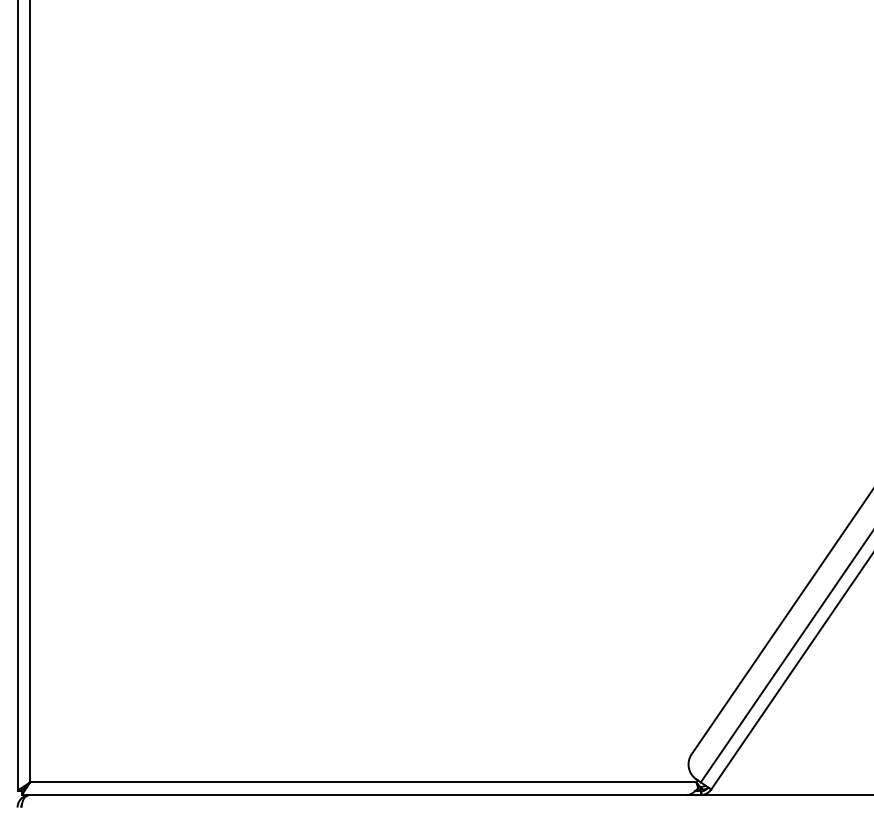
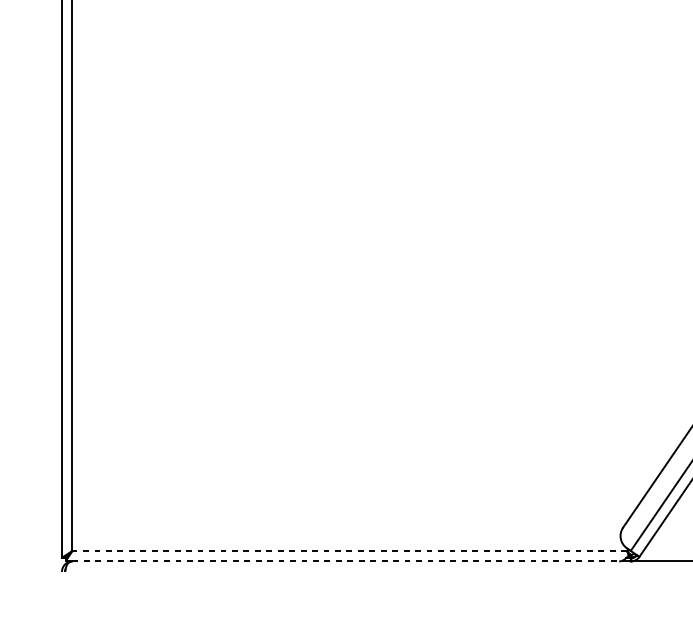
line: (362, 782) -> (349, 551), solid -> dashed
line: (362, 794) -> (349, 561), solid -> dashed

